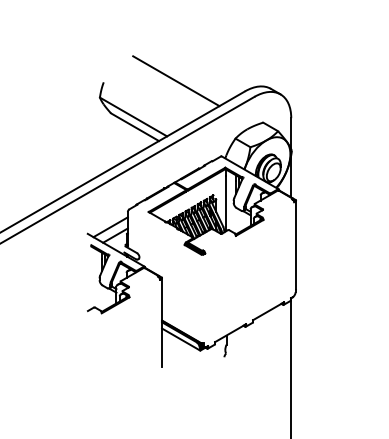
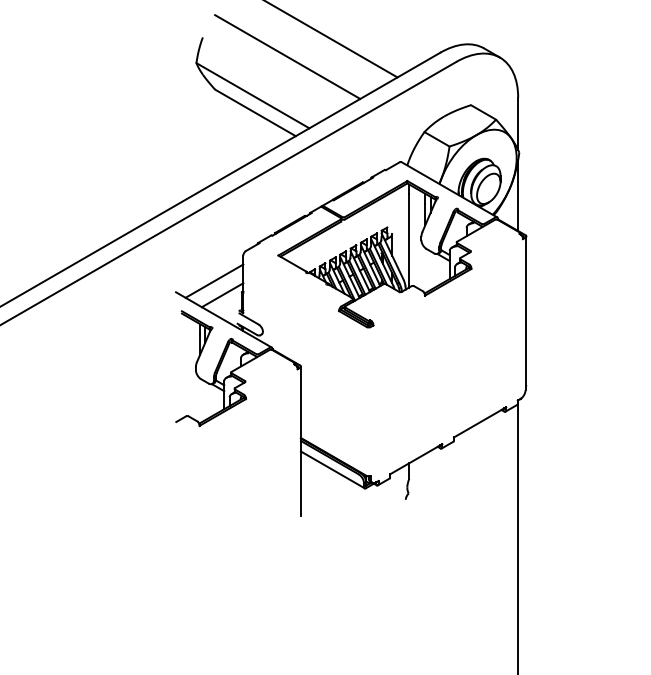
line: (154, 93) -> (288, 56), added

